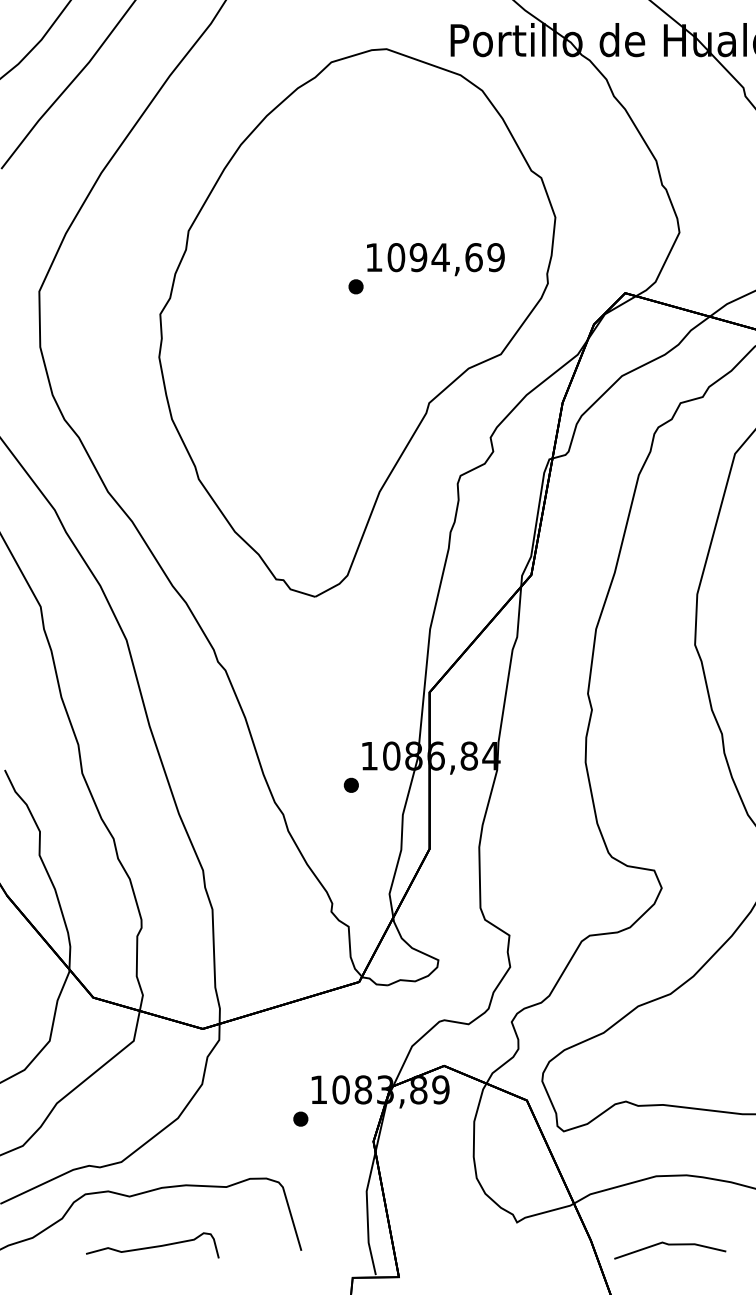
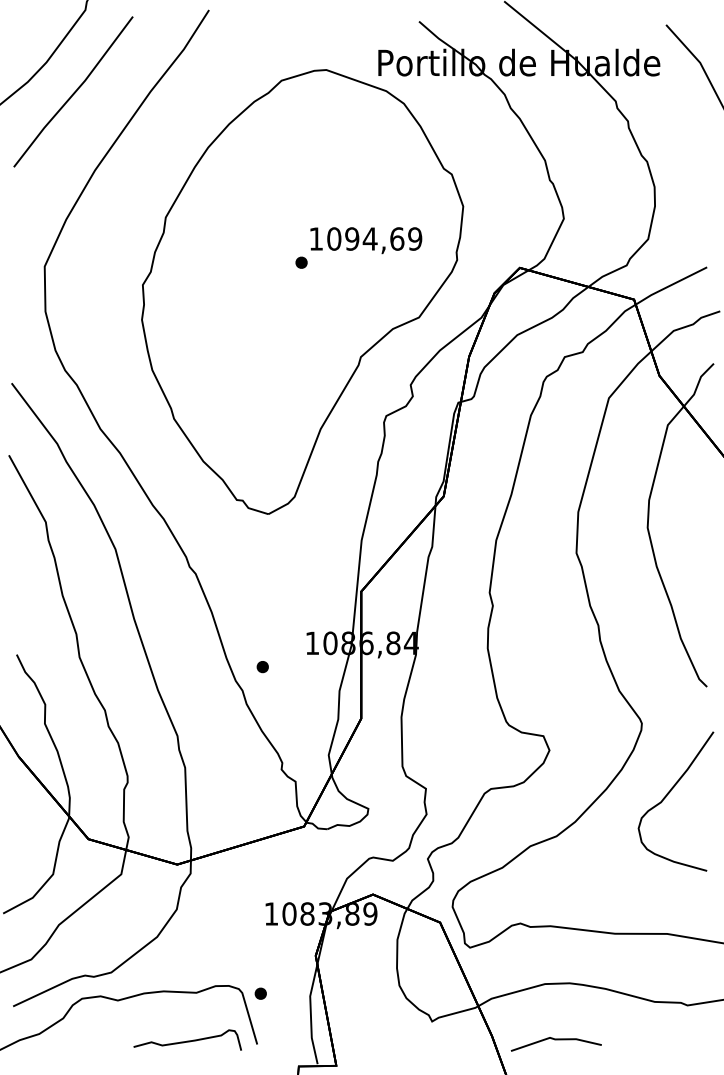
part: (351, 785) -> (262, 667), moved
part: (300, 1118) -> (260, 993), moved
curve: (152, 1245) -> (187, 1040), moved

